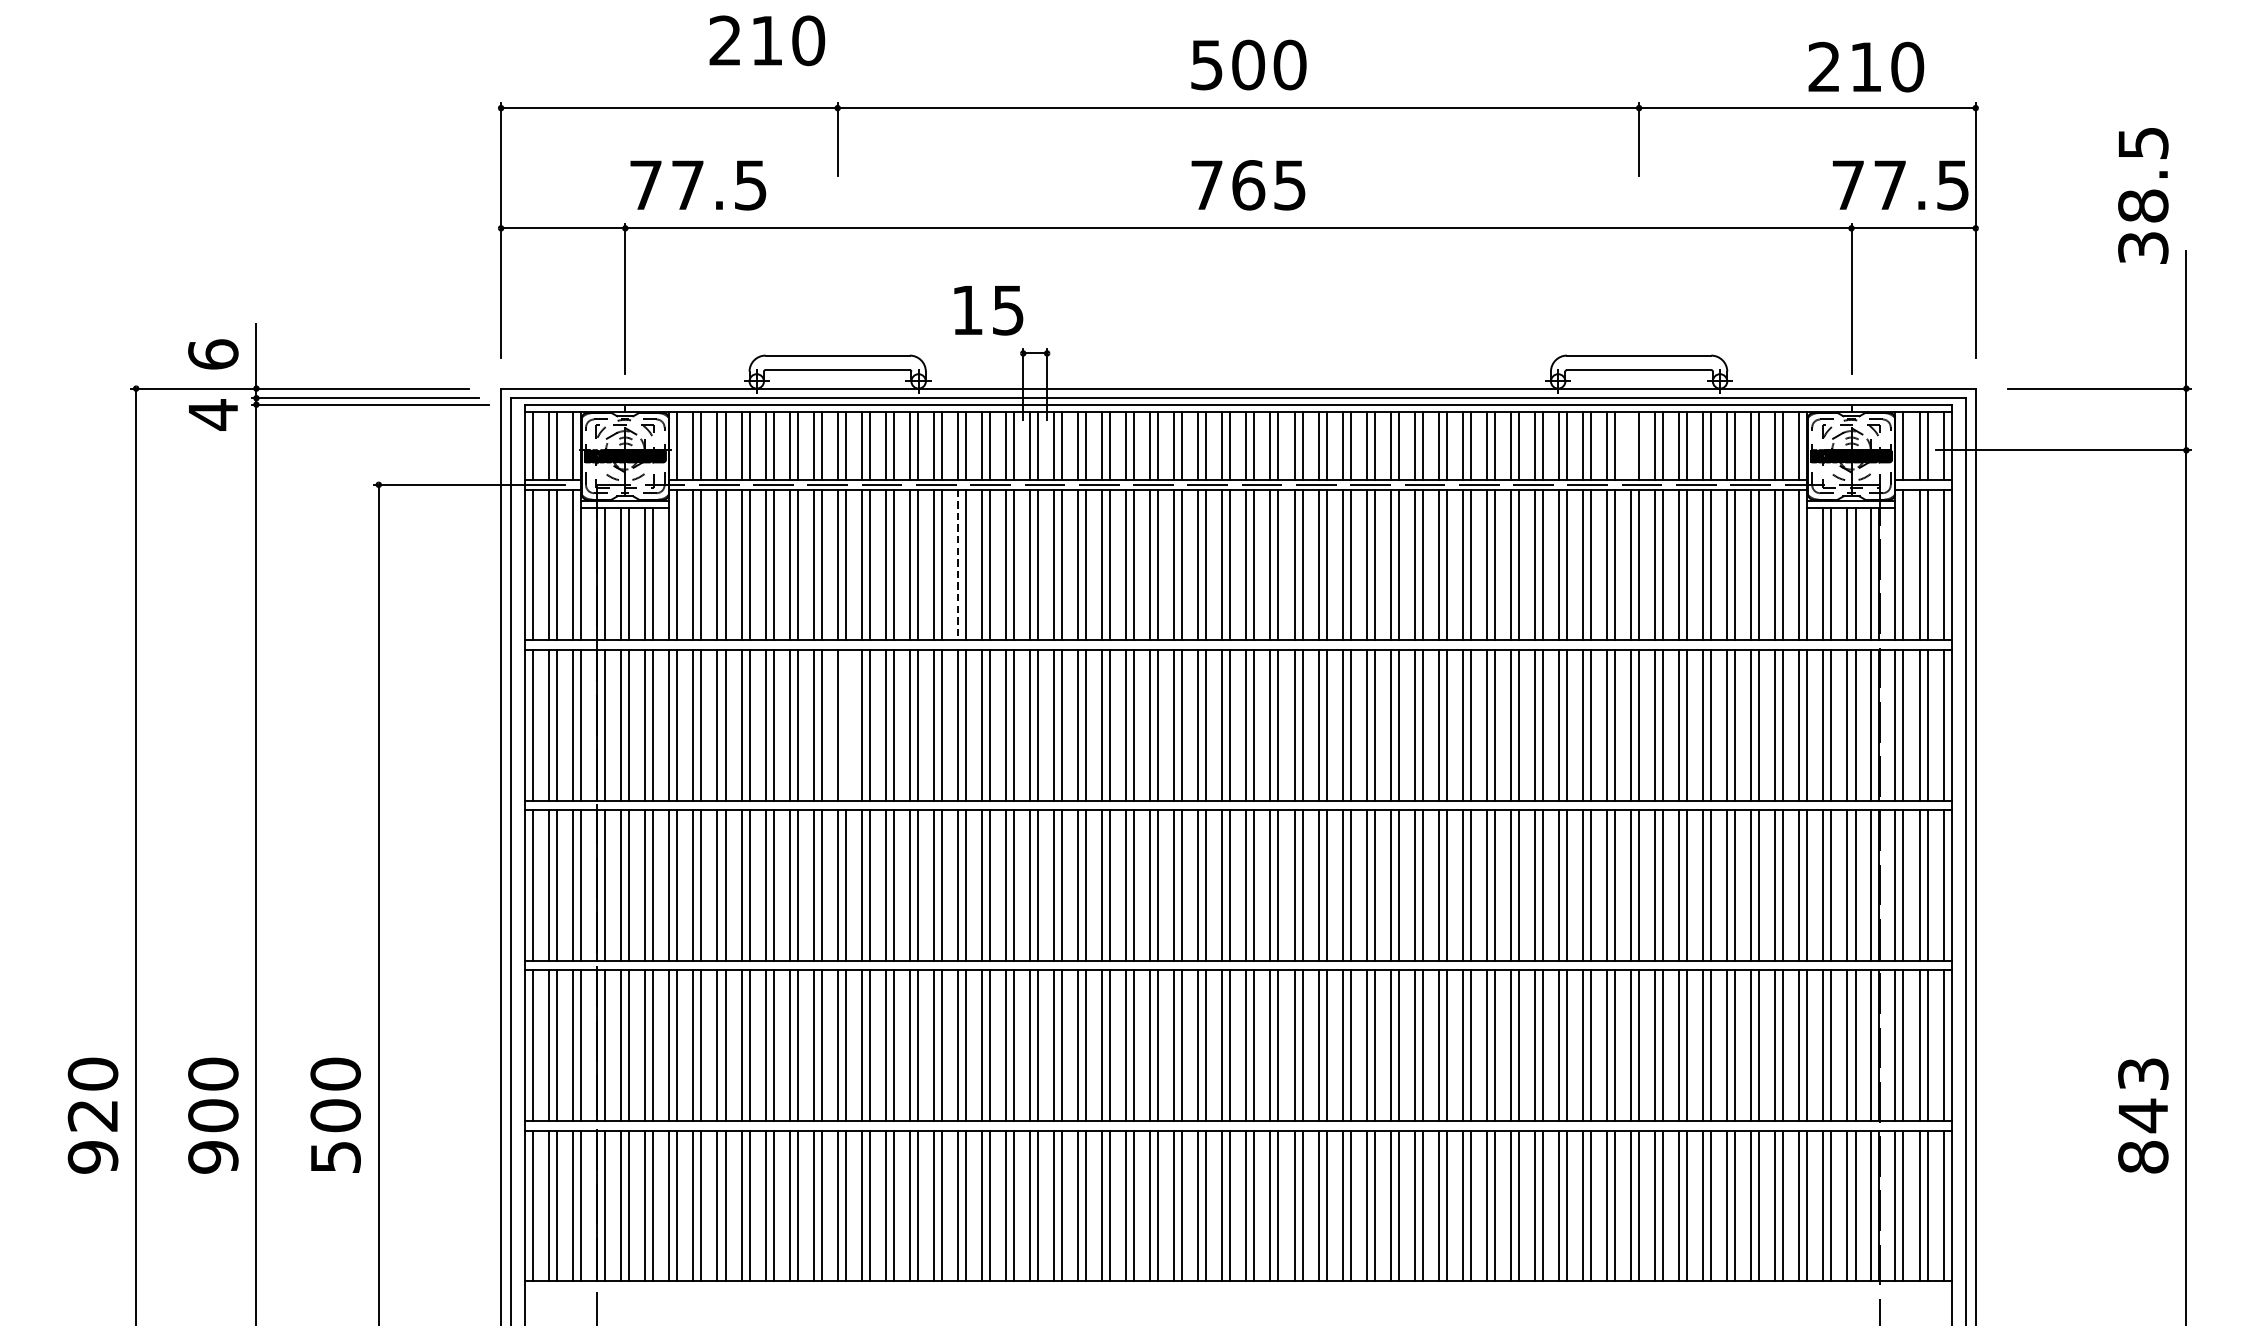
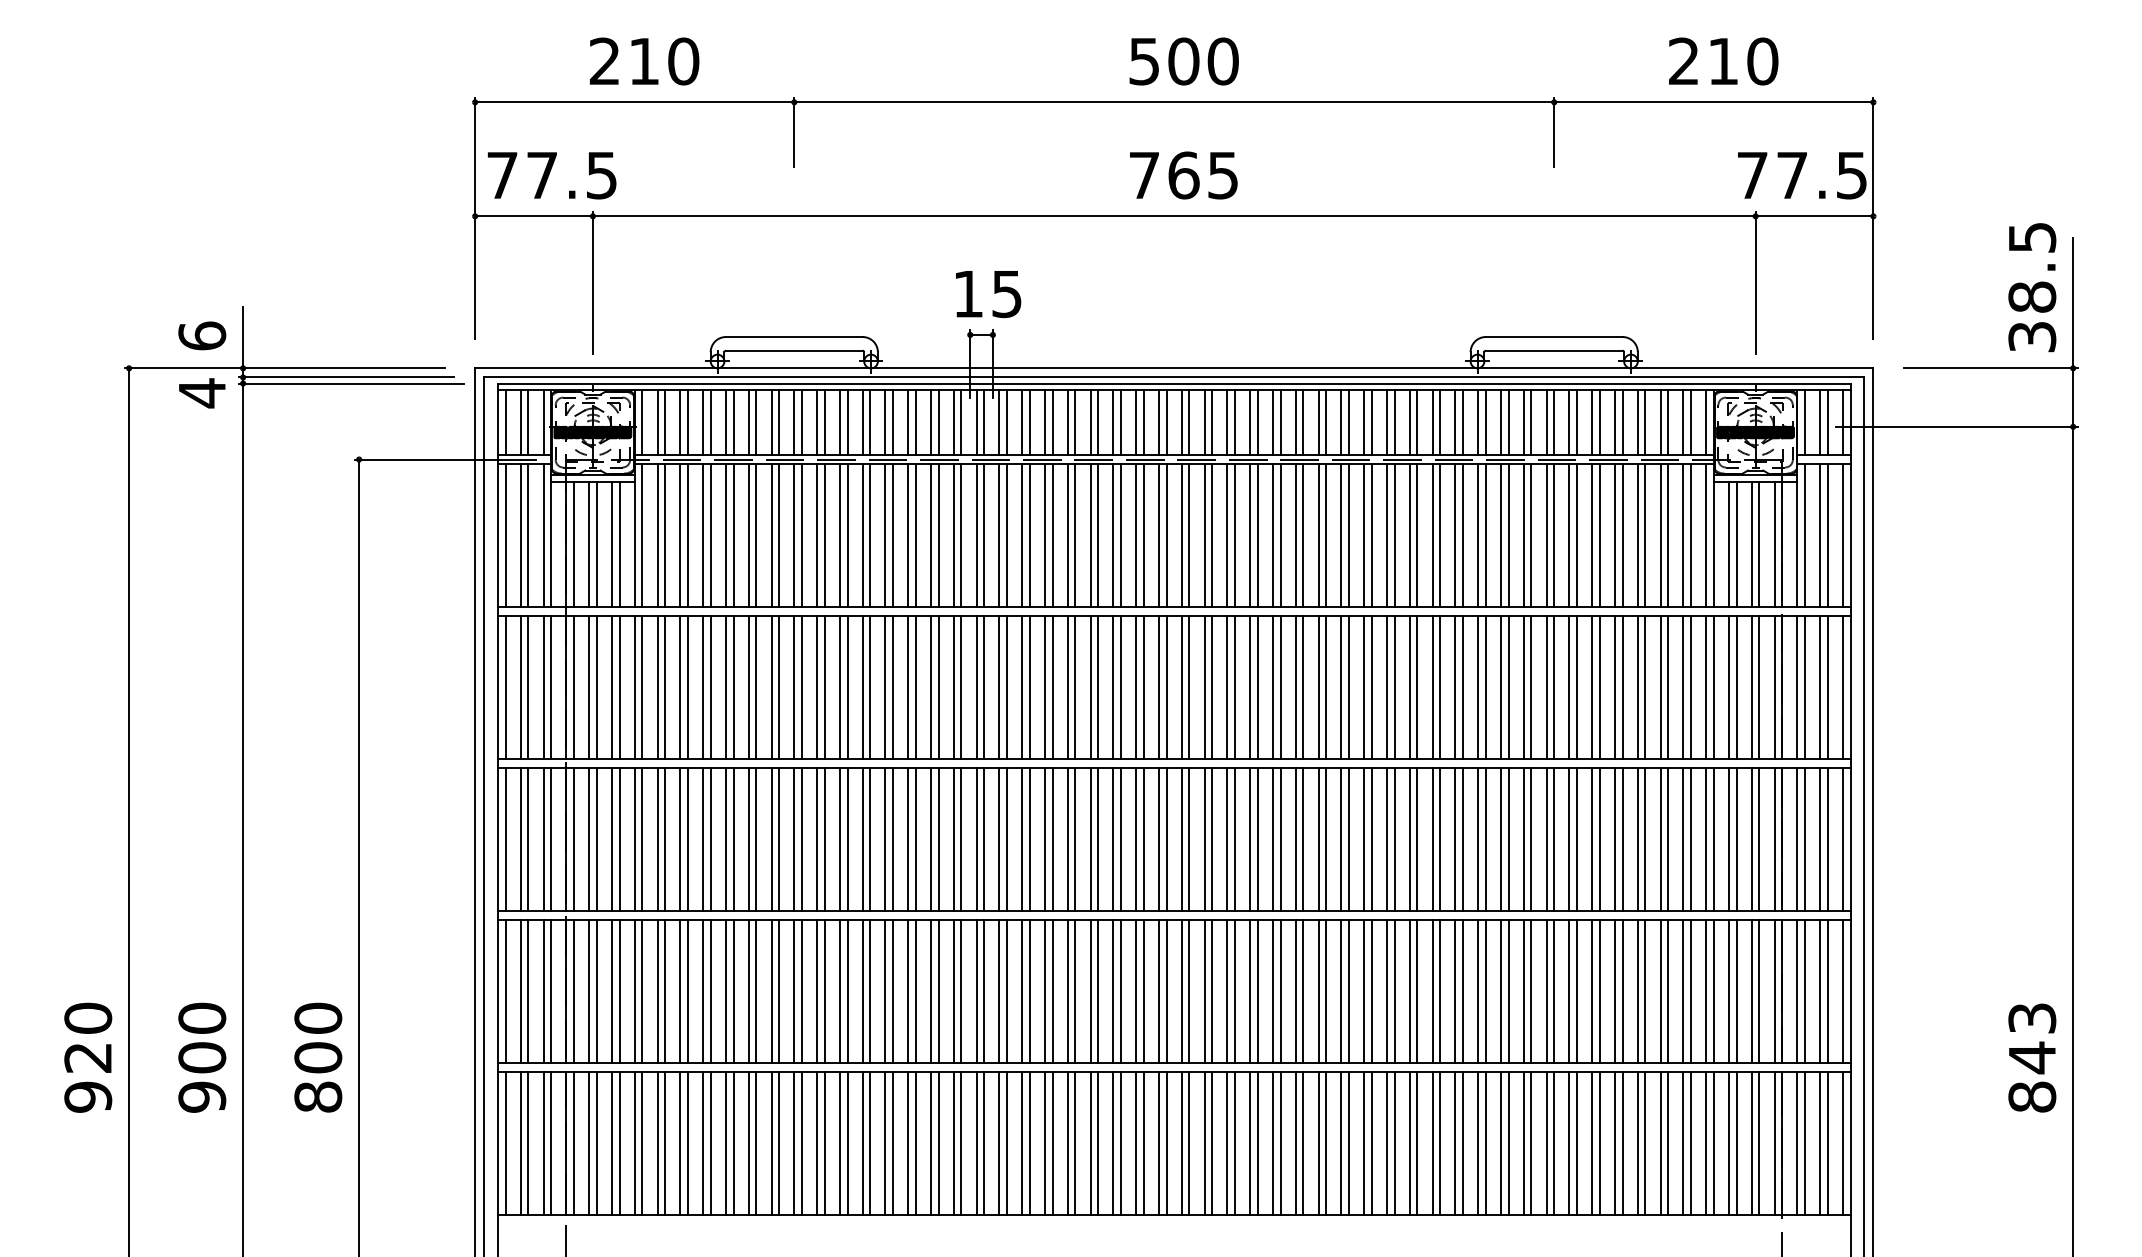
text: (767, 40) -> (644, 61), moved
text: (1866, 67) -> (1723, 61), moved
text: (697, 185) -> (551, 175), moved
text: (2143, 195) -> (2032, 287), moved
text: (988, 310) -> (988, 294), moved
line: (1630, 445) -> (1546, 422), added
line: (958, 565) -> (908, 536), dashed -> solid
line: (845, 725) -> (801, 687), added
text: (335, 1156) -> (318, 1096), 500 -> 800

